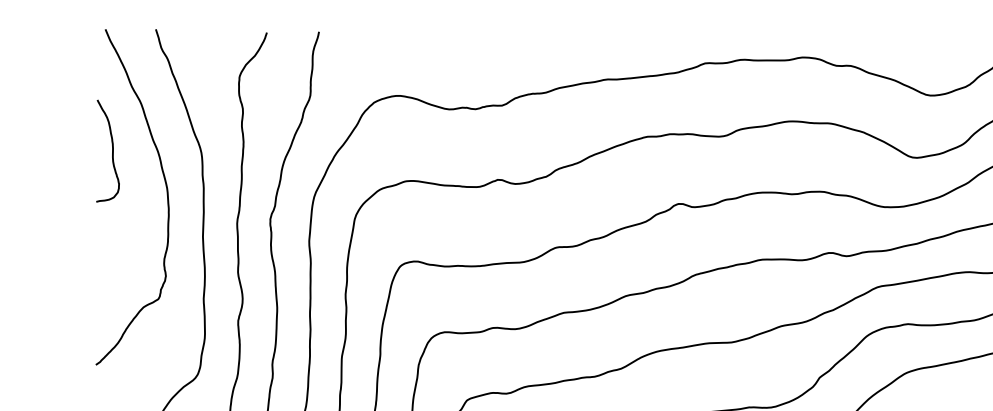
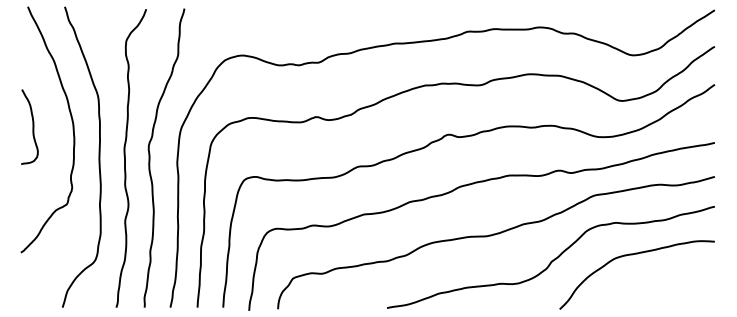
curve: (111, 150) -> (32, 126), moved

